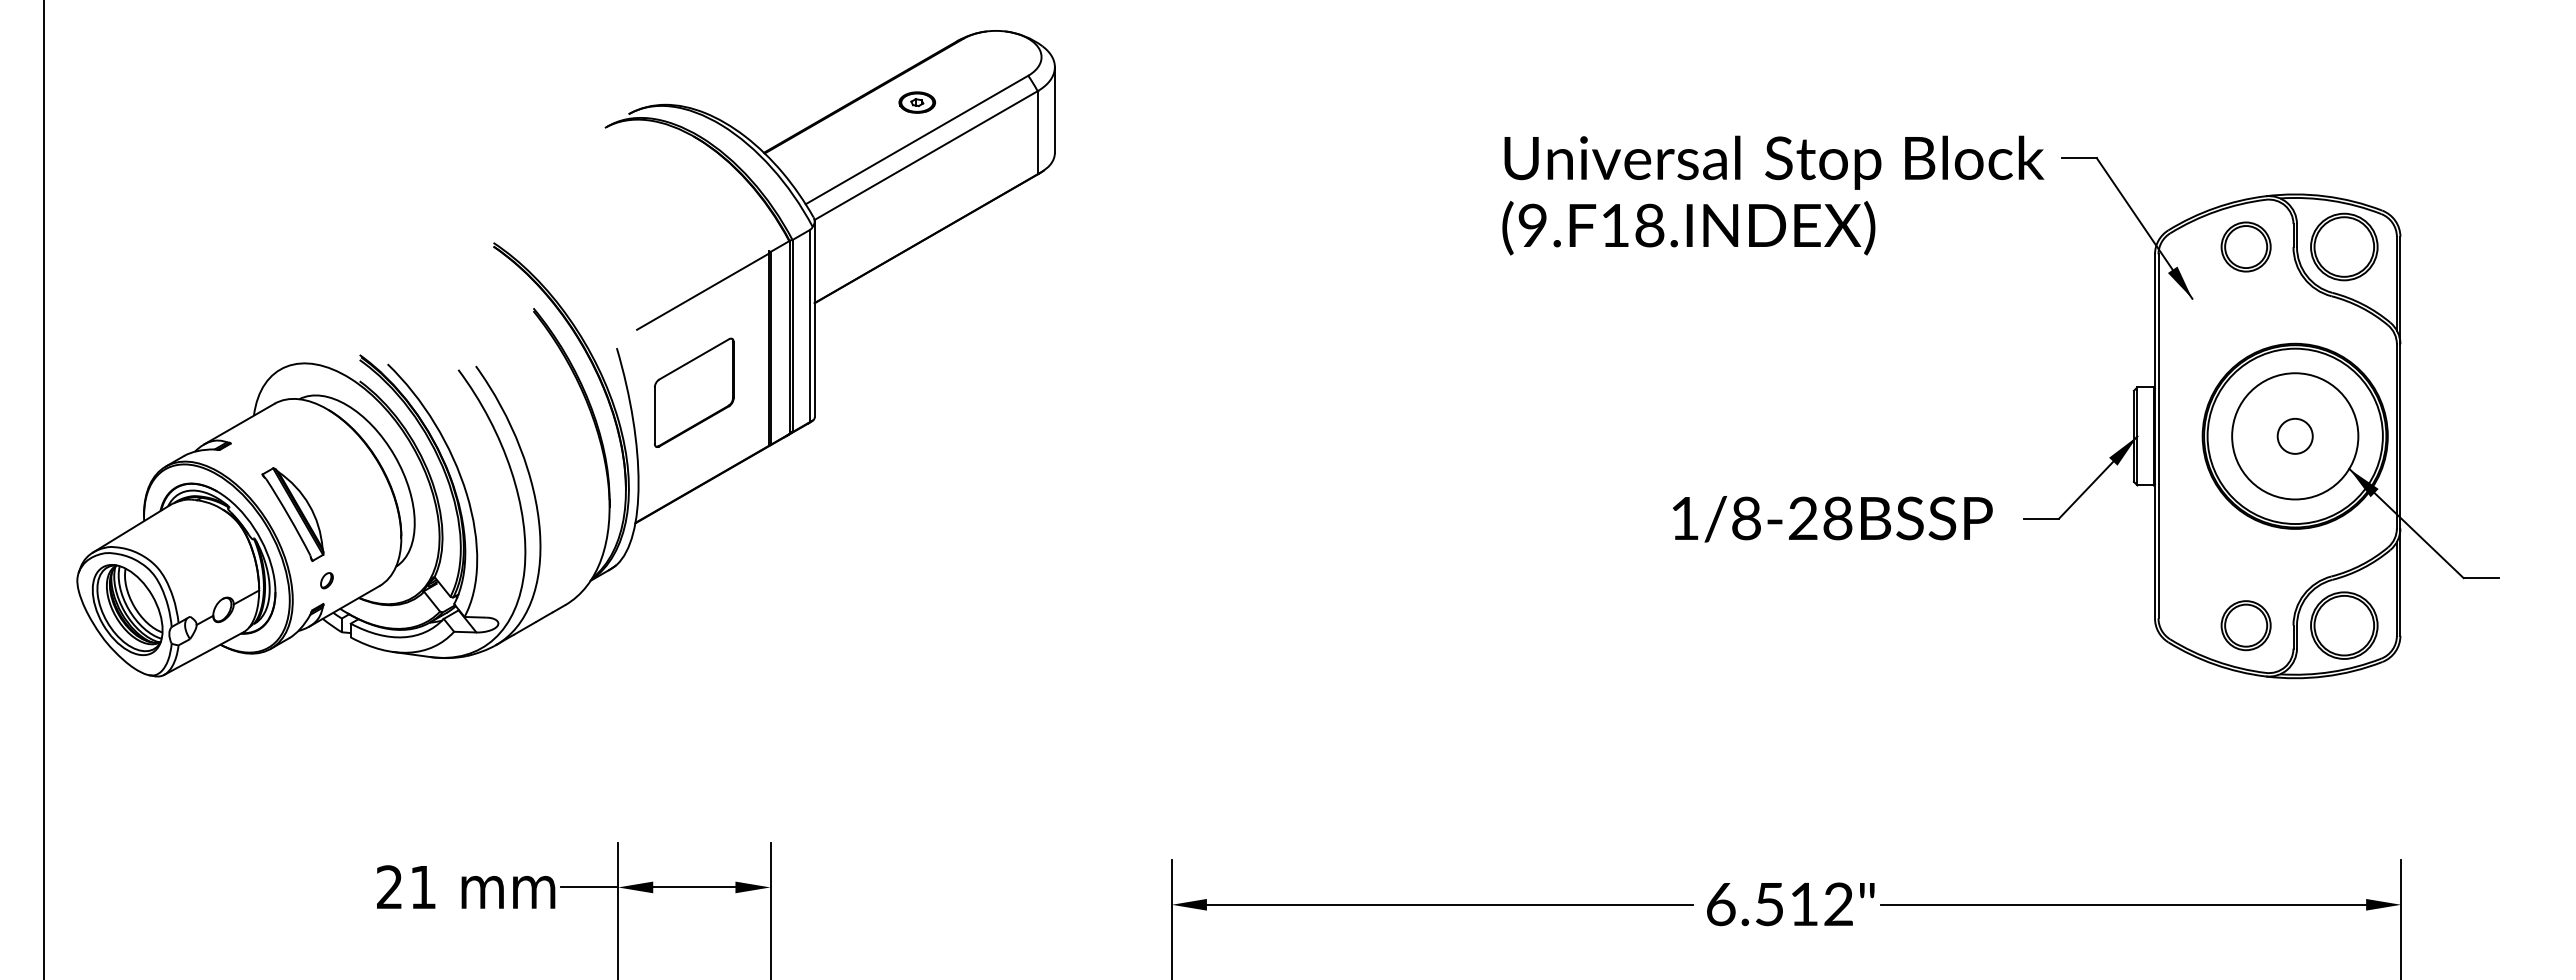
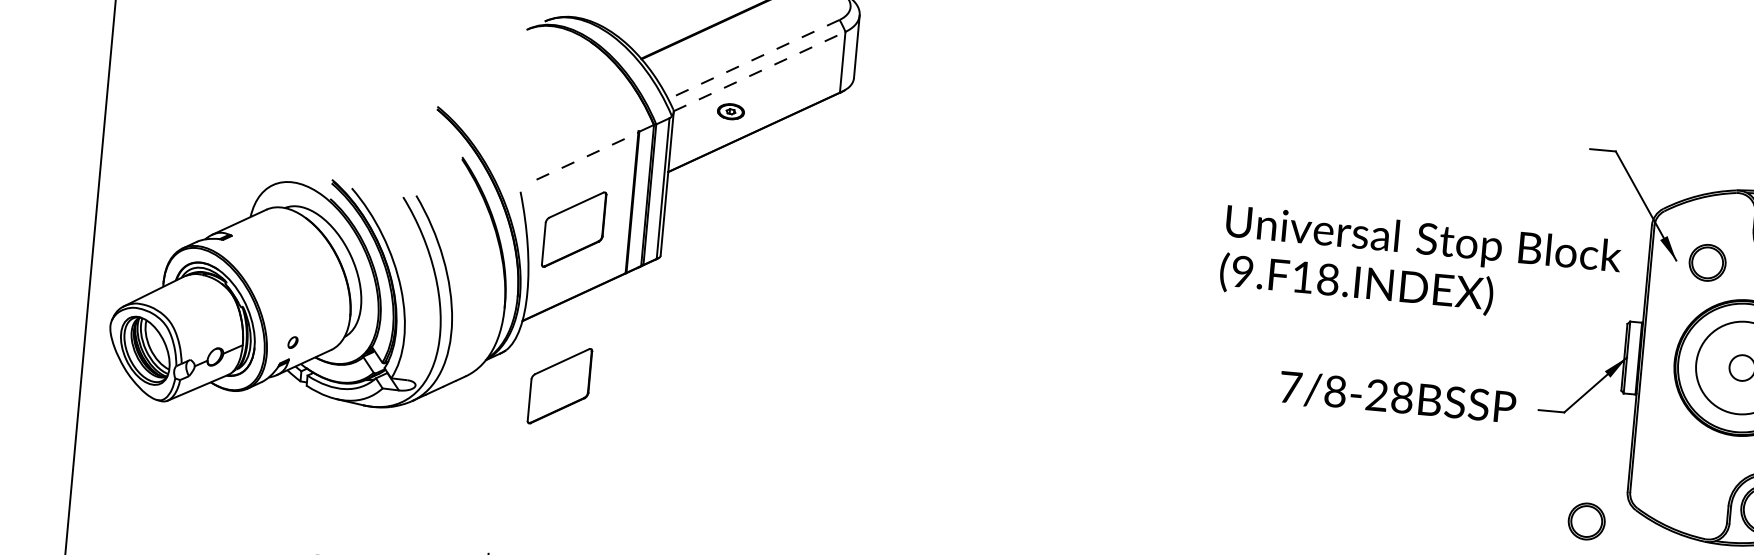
part: (916, 102) -> (730, 111), moved
line: (916, 140) -> (753, 59), solid -> dashed
line: (926, 155) -> (759, 71), solid -> dashed
text: (1773, 195) -> (1420, 265), moved
part: (2245, 246) -> (1707, 262), moved
line: (703, 291) -> (587, 156), solid -> dashed
part: (292, 514) -> (272, 291), removed
text: (1685, 518) -> (1290, 387), 1/8-28 -> 7/8-28
part: (694, 606) -> (560, 385), added
part: (2245, 625) -> (1586, 521), moved

